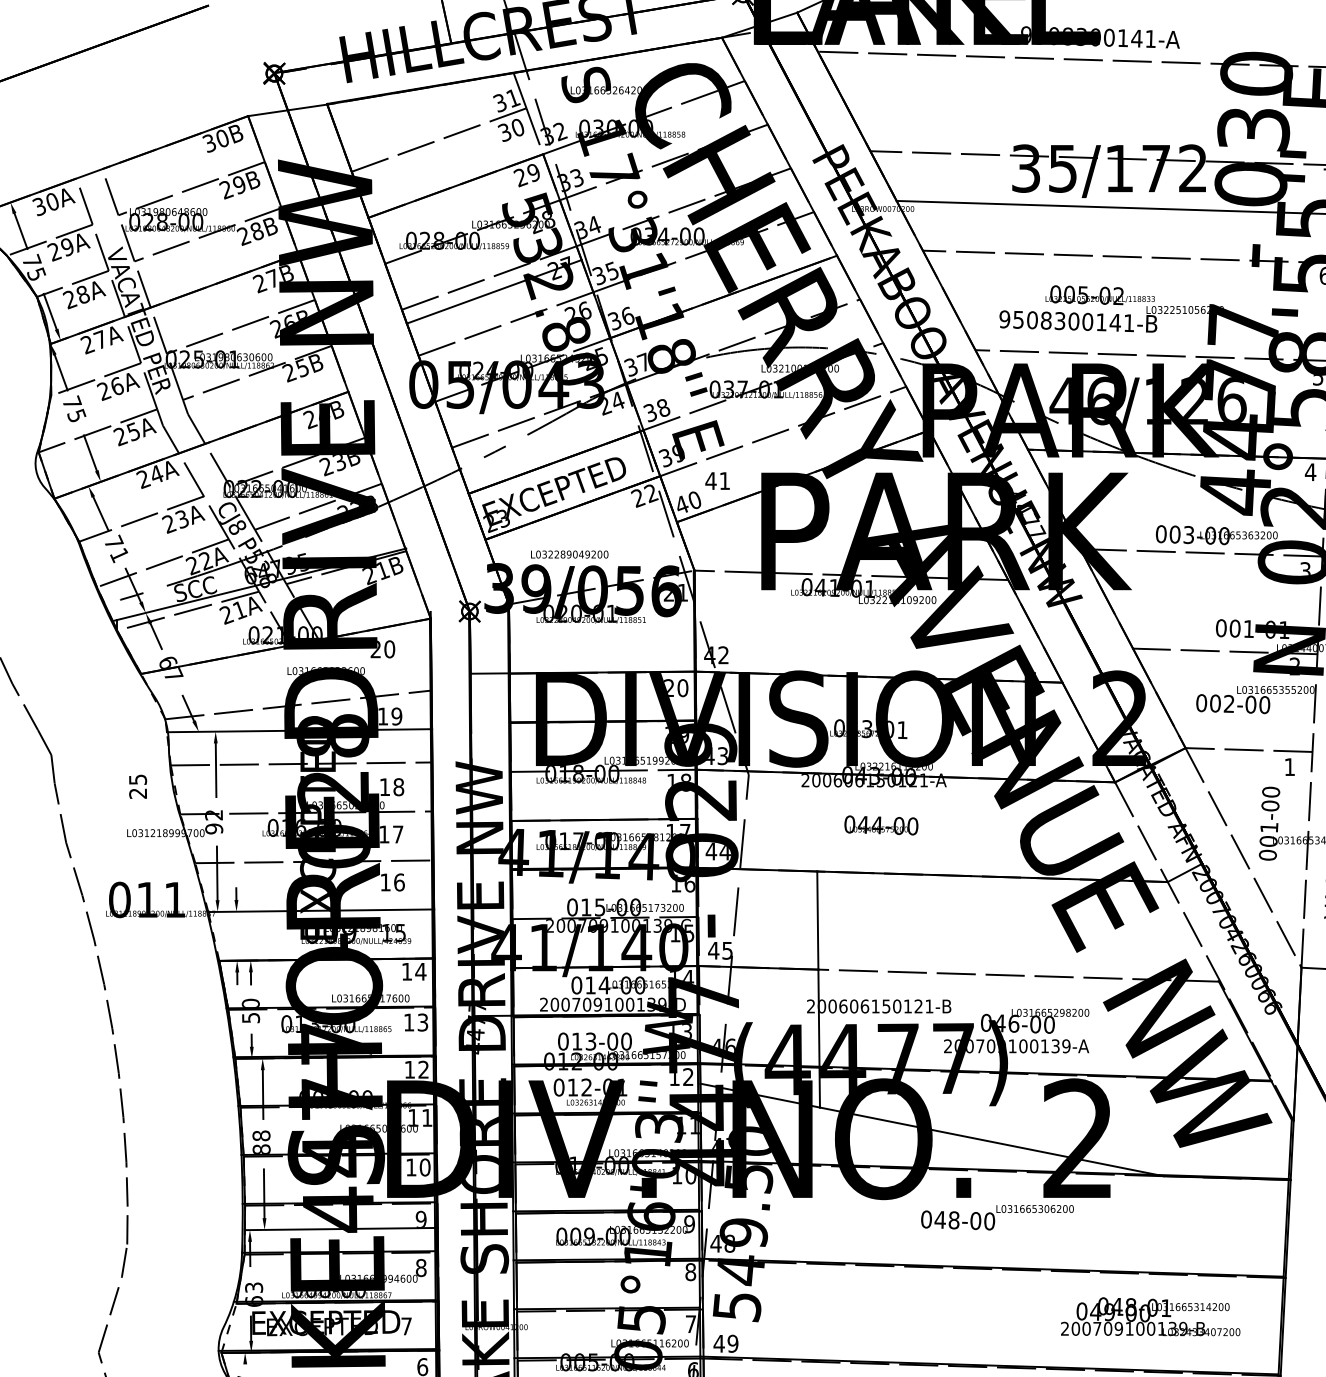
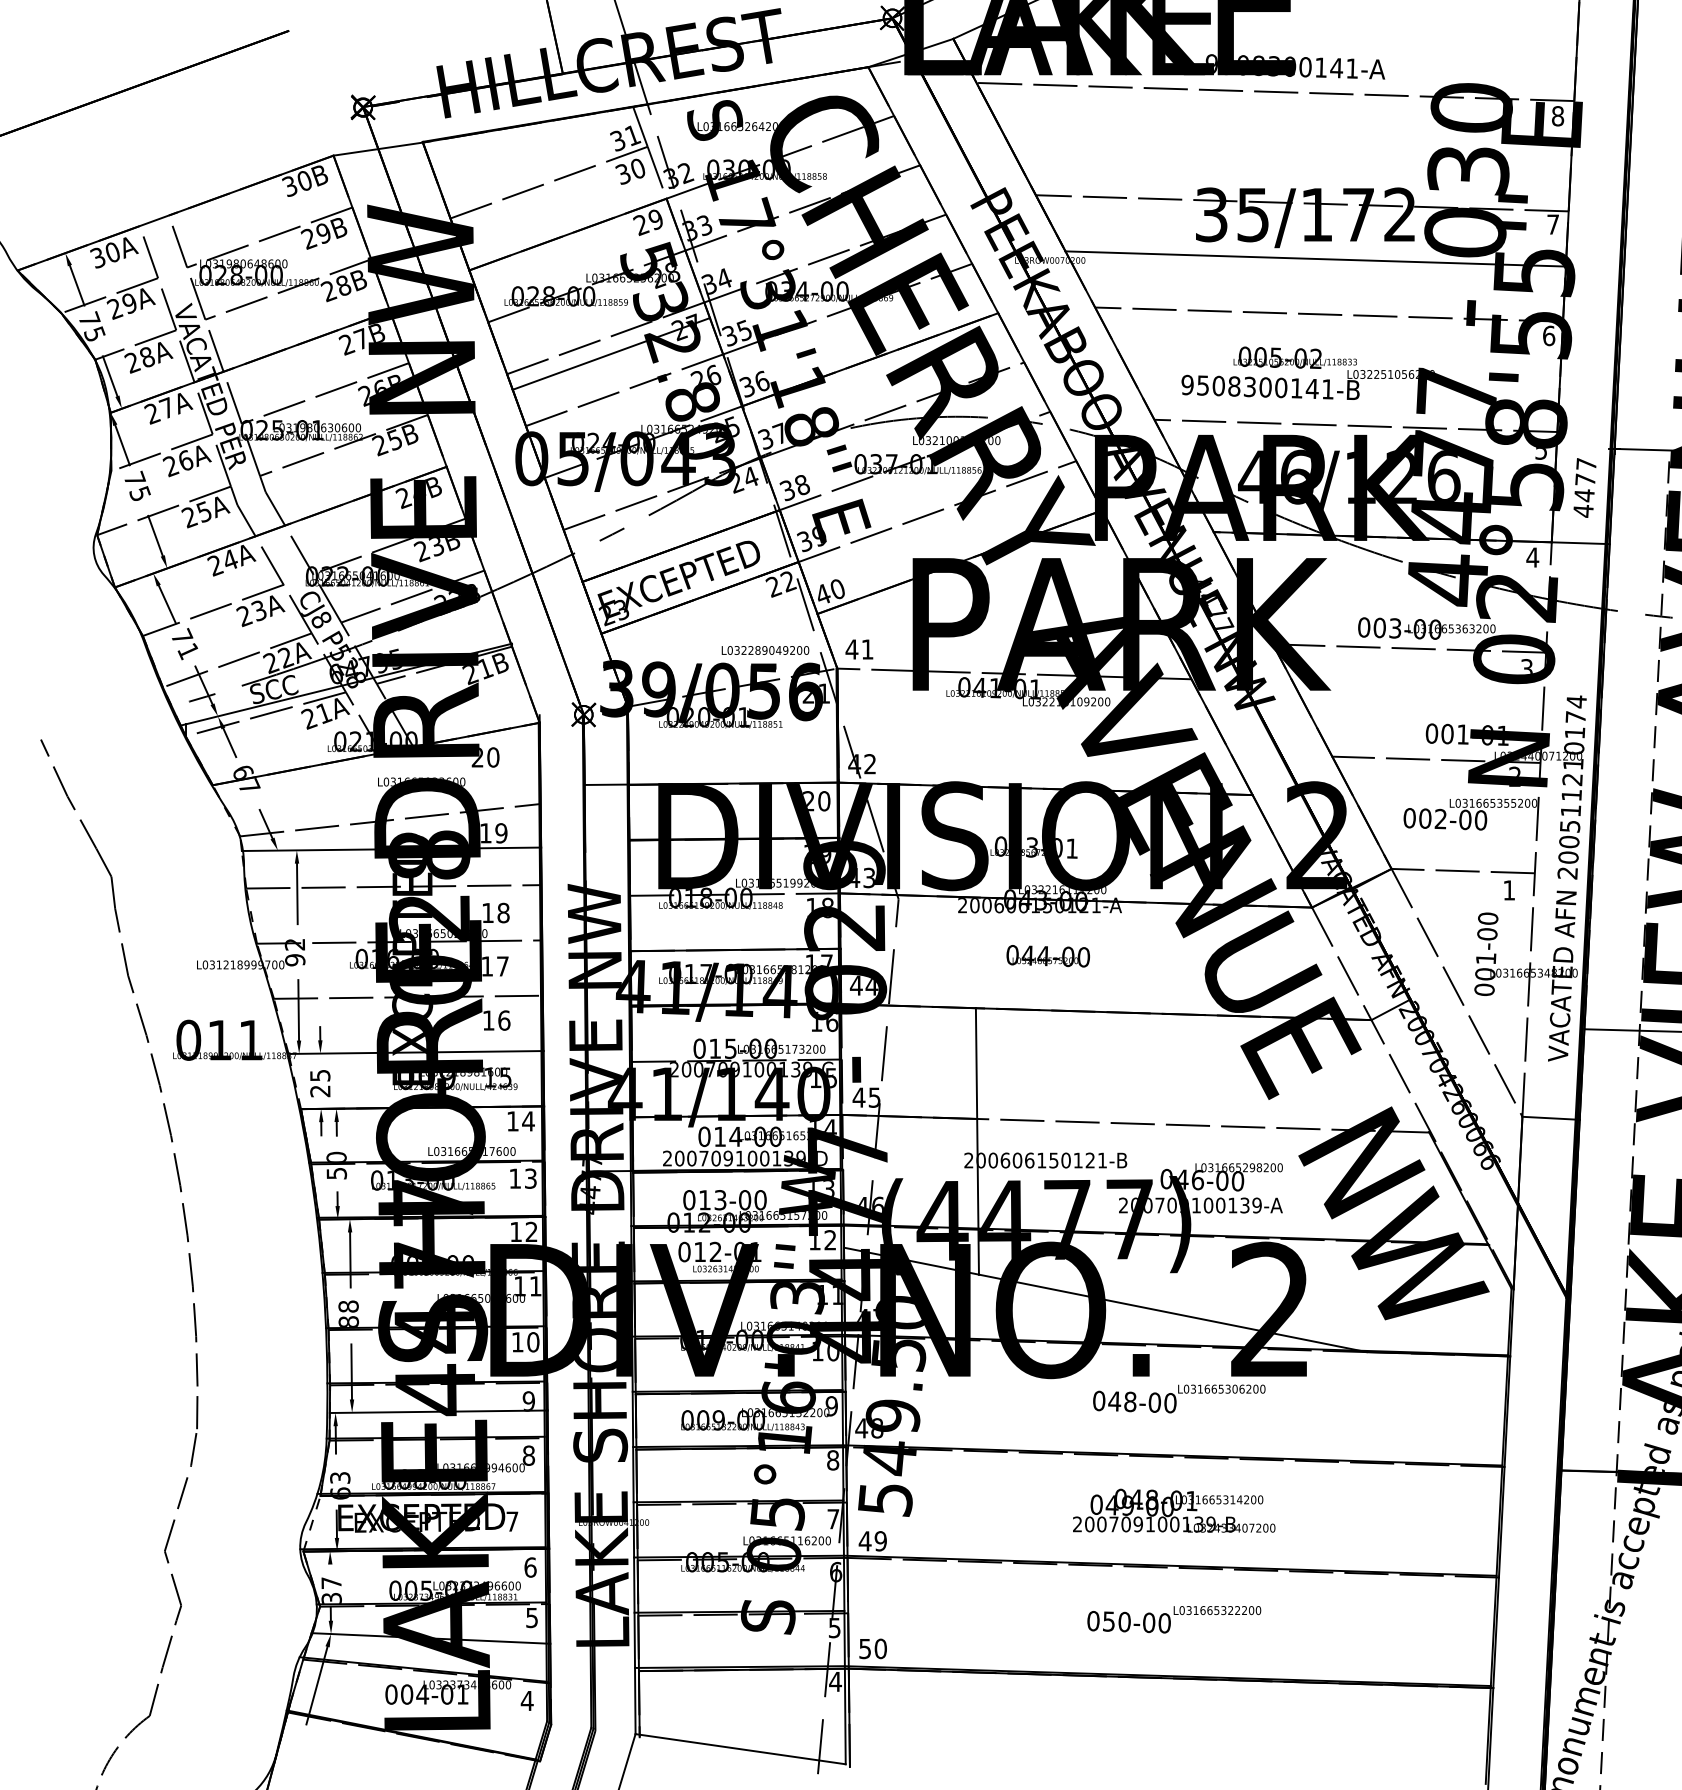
text: (717, 481) -> (859, 649), moved
text: (569, 554) -> (765, 650), moved
text: (138, 786) -> (320, 1083), moved
text: (1150, 1316) -> (1174, 1510), moved

